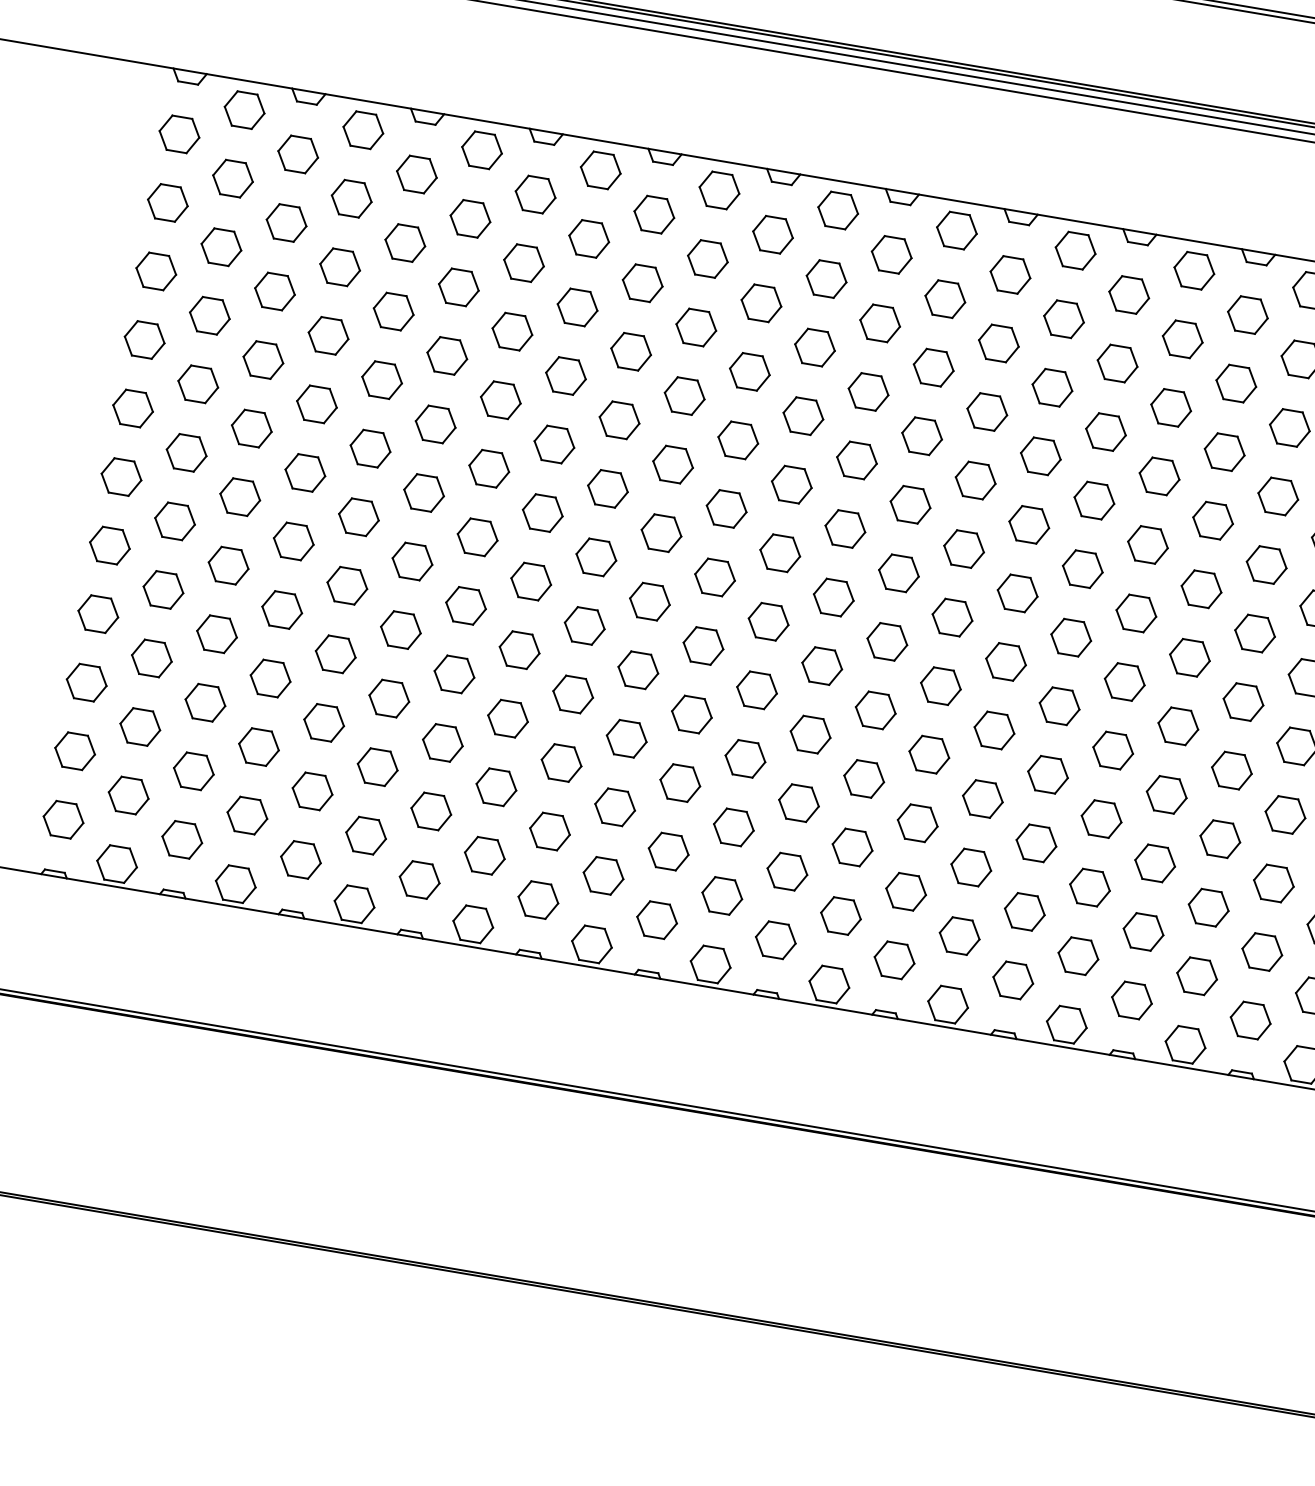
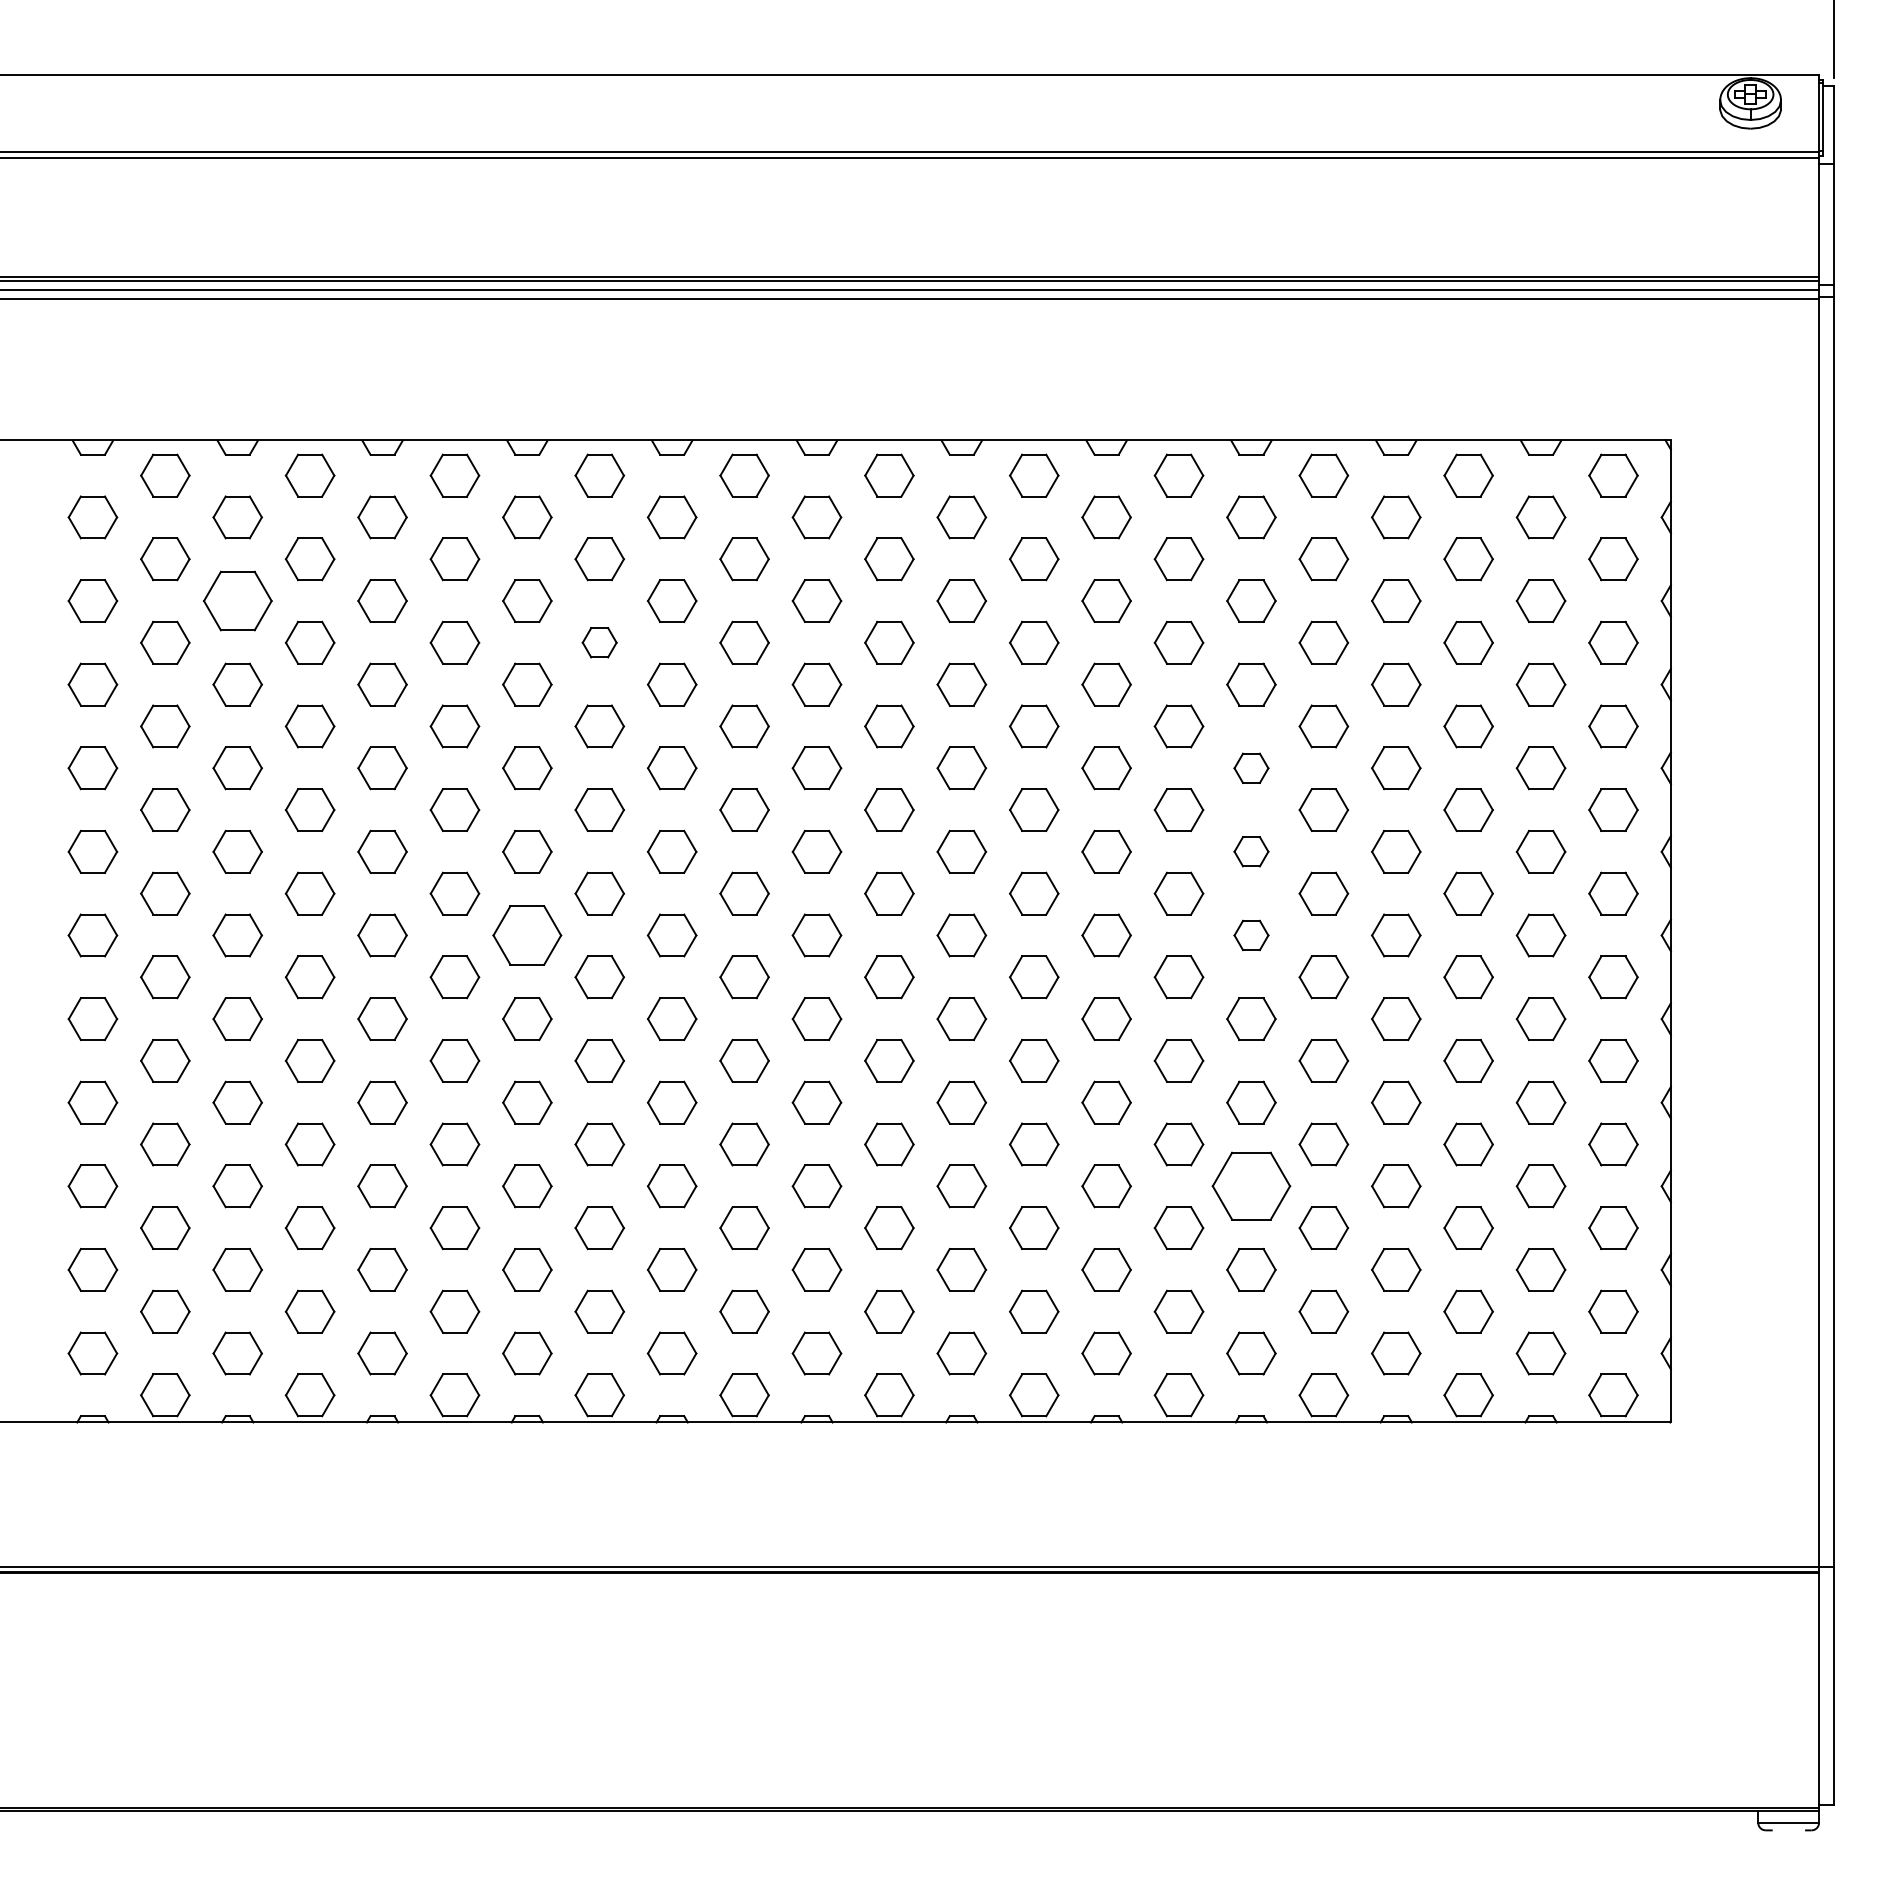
part: (286, 222) -> (237, 600), size x1.4
part: (577, 307) -> (599, 642), size x0.7
part: (1094, 500) -> (1251, 768), size x0.7
part: (477, 537) -> (527, 935), size x1.4
part: (1082, 568) -> (1251, 851), size x0.7
part: (1071, 637) -> (1251, 935), size x0.7
part: (1036, 843) -> (1251, 1186), size x1.6

